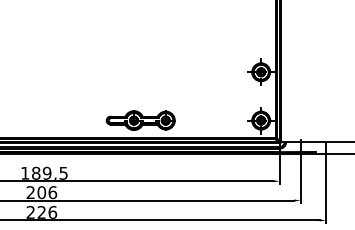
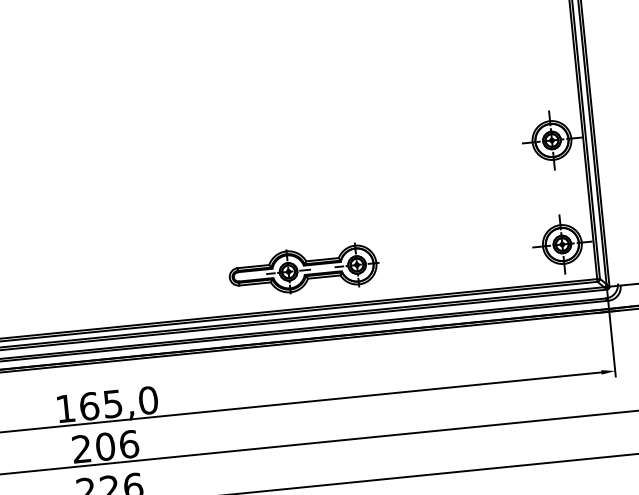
text: (49, 172) -> (117, 401), 189,5 -> 165,0

